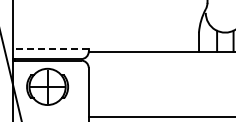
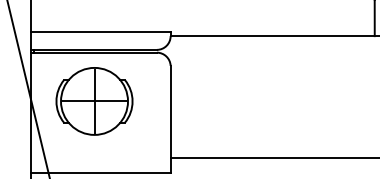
line: (51, 49) -> (101, 32), dashed -> solid

